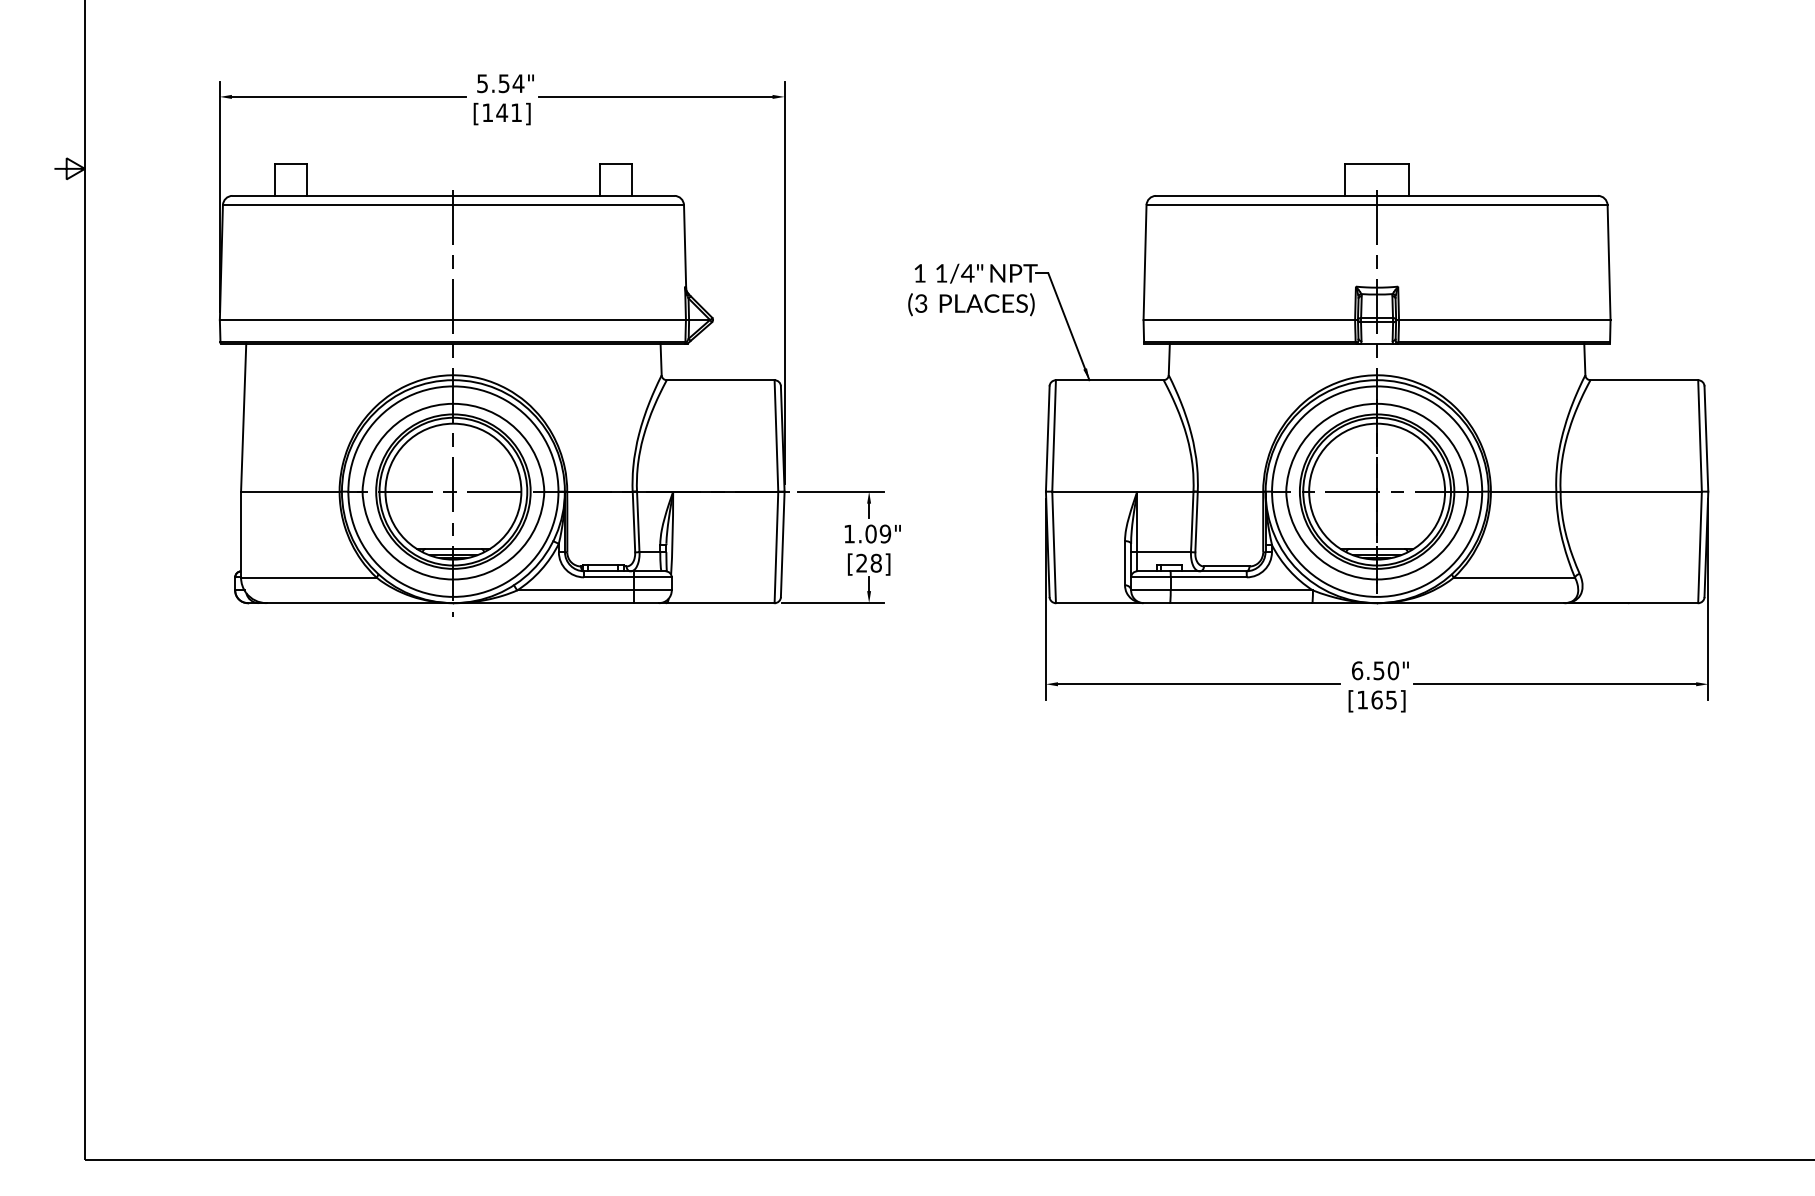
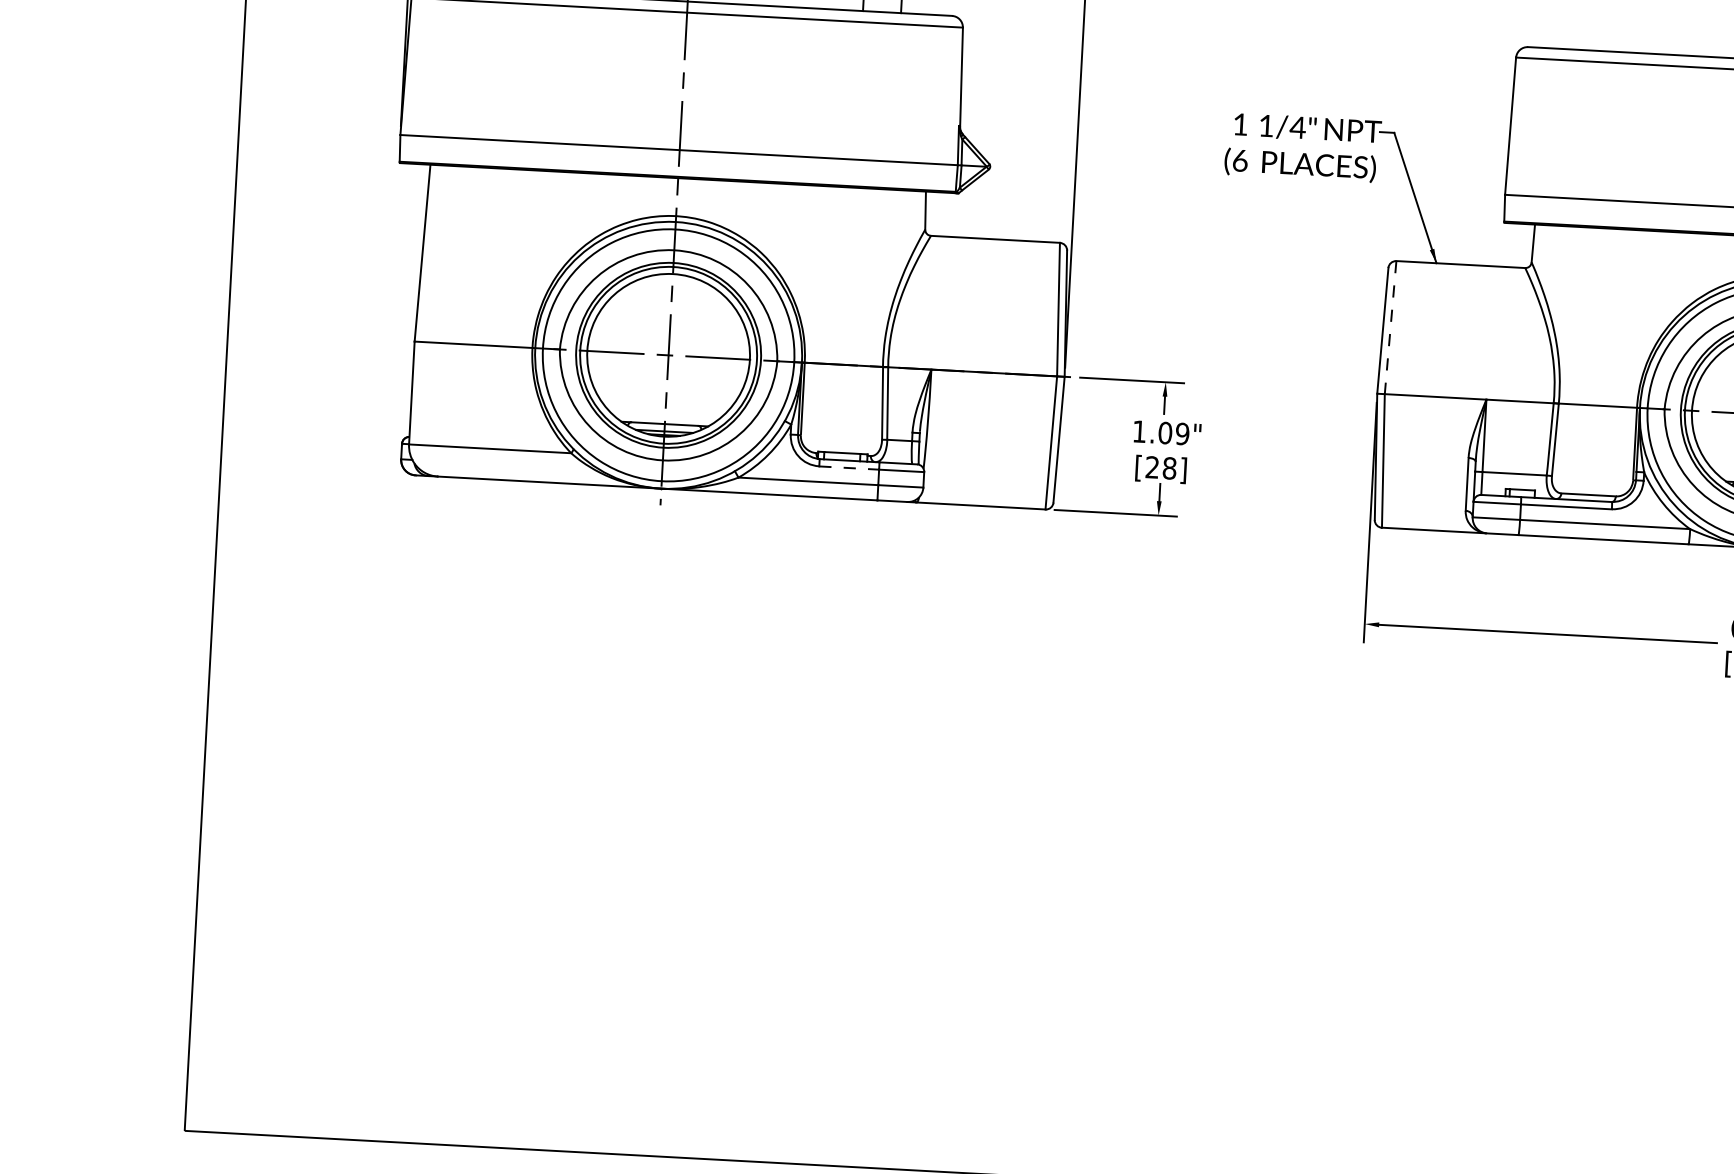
text: (921, 303) -> (1240, 160), (3 -> (6
line: (1054, 435) -> (1391, 327), solid -> dashed
line: (609, 577) -> (849, 468), solid -> dashed

